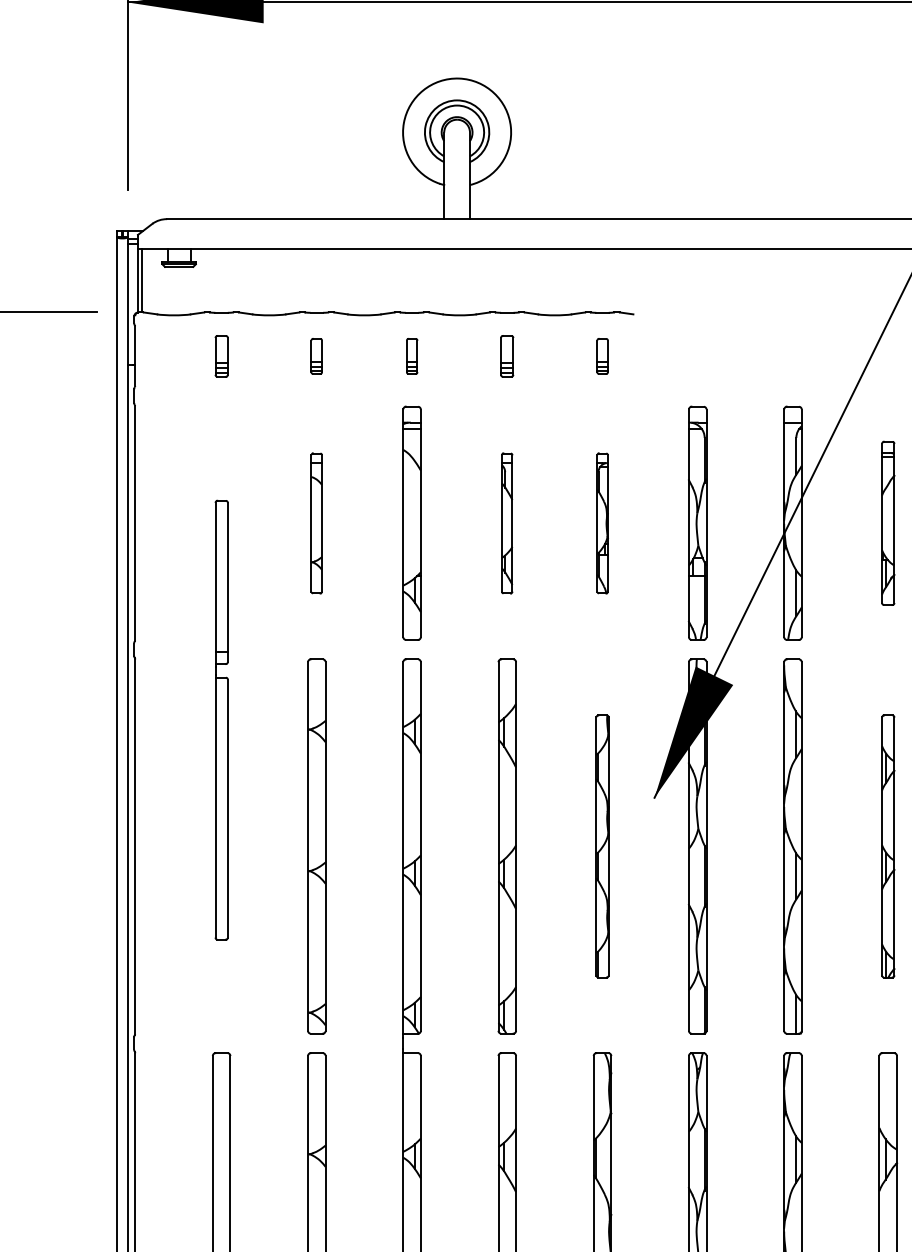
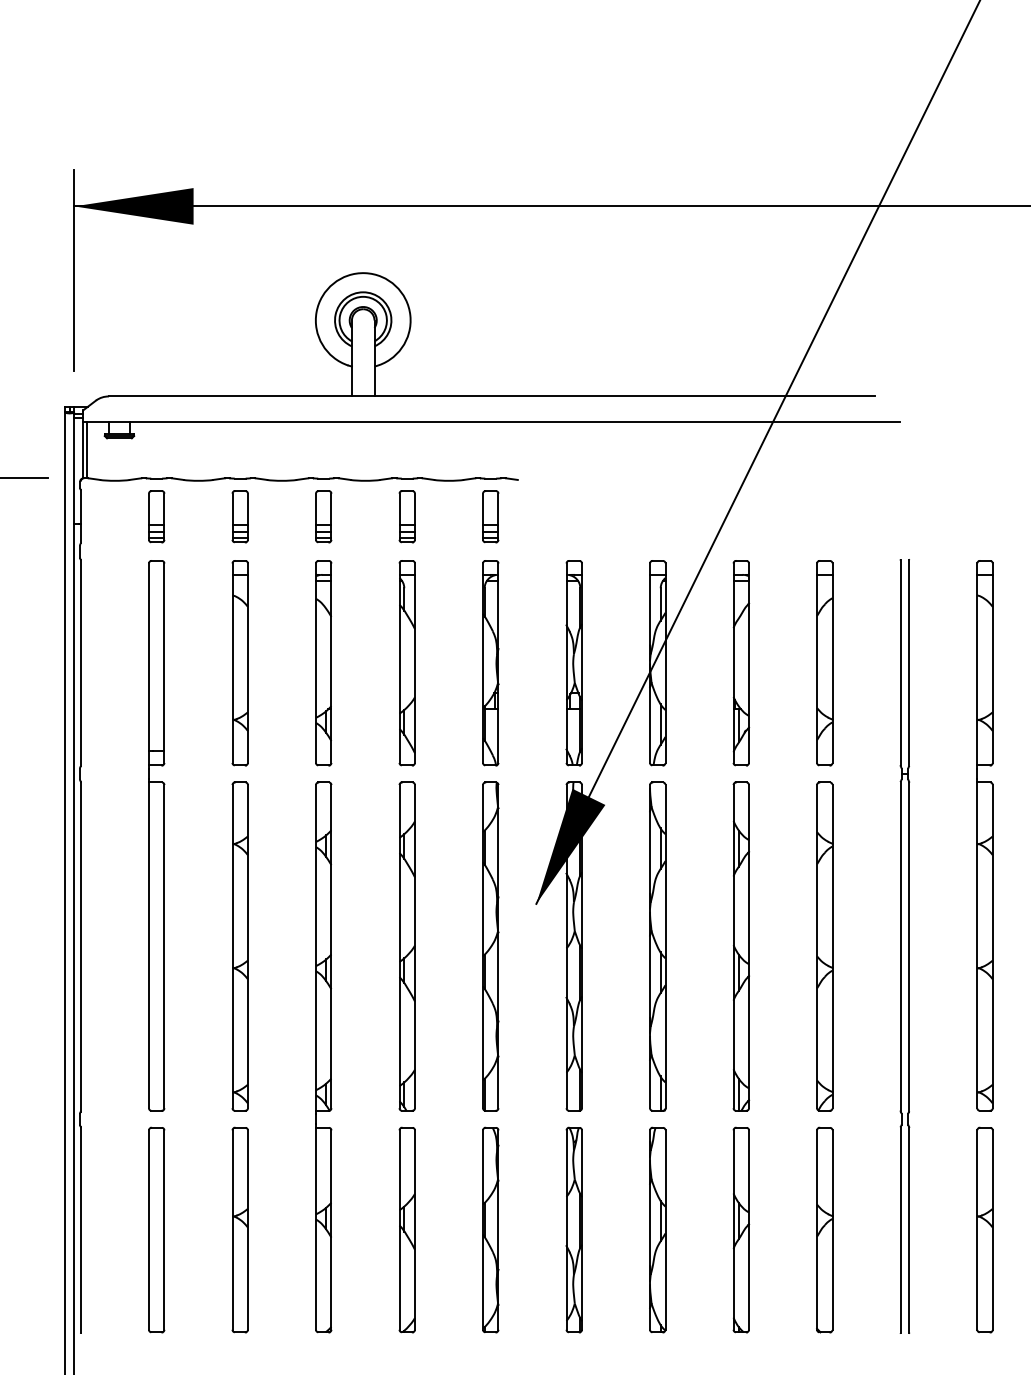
part: (221, 356) -> (156, 516), size x1.43
part: (316, 356) -> (239, 516), size x1.67
part: (411, 356) -> (323, 516), size x1.67
part: (506, 356) -> (406, 516), size x1.43
part: (602, 356) -> (490, 516), size x1.67
part: (316, 523) -> (239, 663), size x1.67
part: (506, 523) -> (406, 663), size x1.67
part: (602, 523) -> (490, 663), size x1.67
part: (888, 523) -> (741, 663), size x1.43
part: (221, 719) -> (156, 835), size x1.43
part: (602, 846) -> (490, 946), size x1.43
part: (888, 846) -> (741, 946), size x1.43

